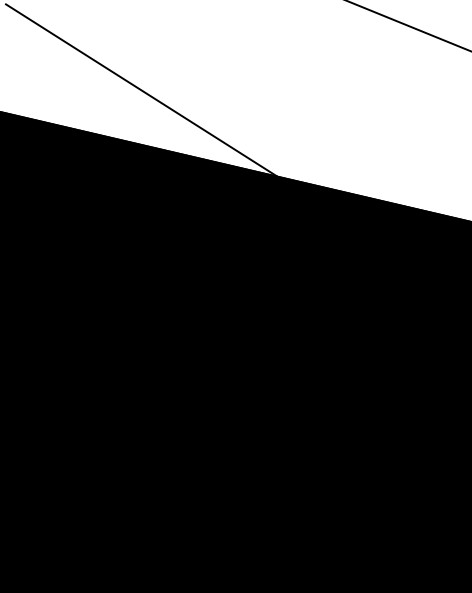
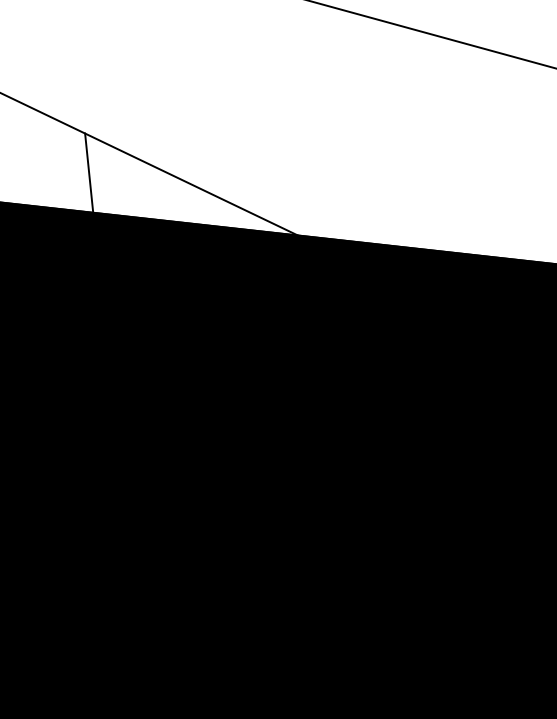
line: (112, 105) -> (88, 173), added

